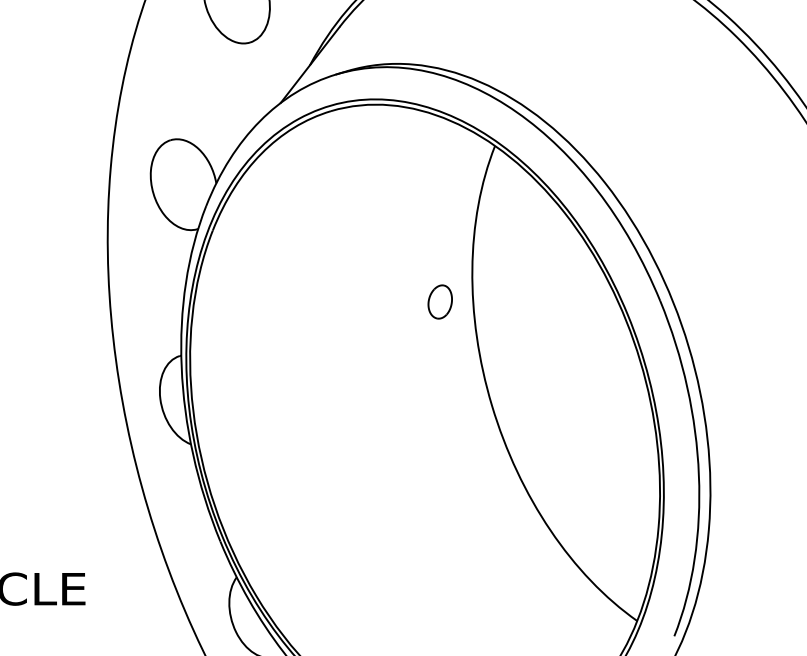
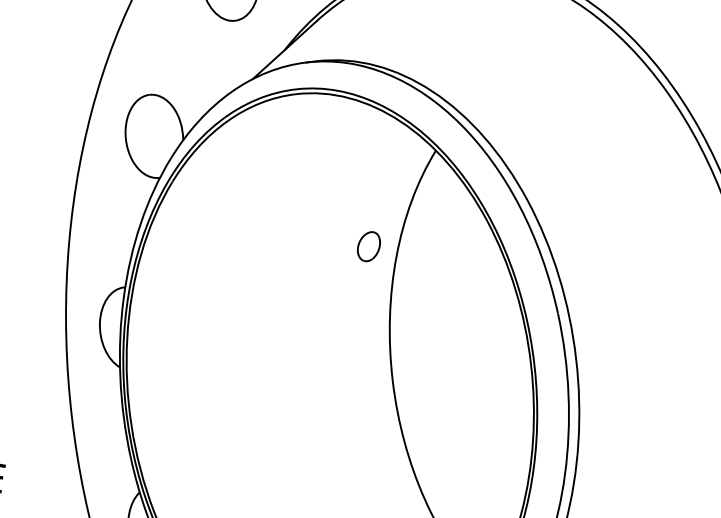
part: (439, 301) -> (368, 246), moved

